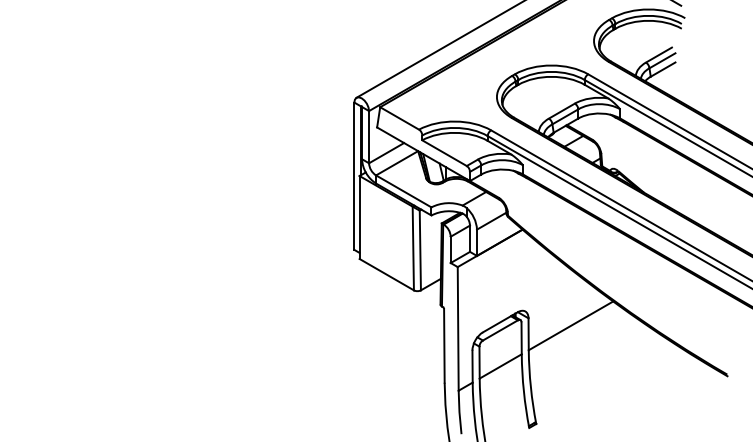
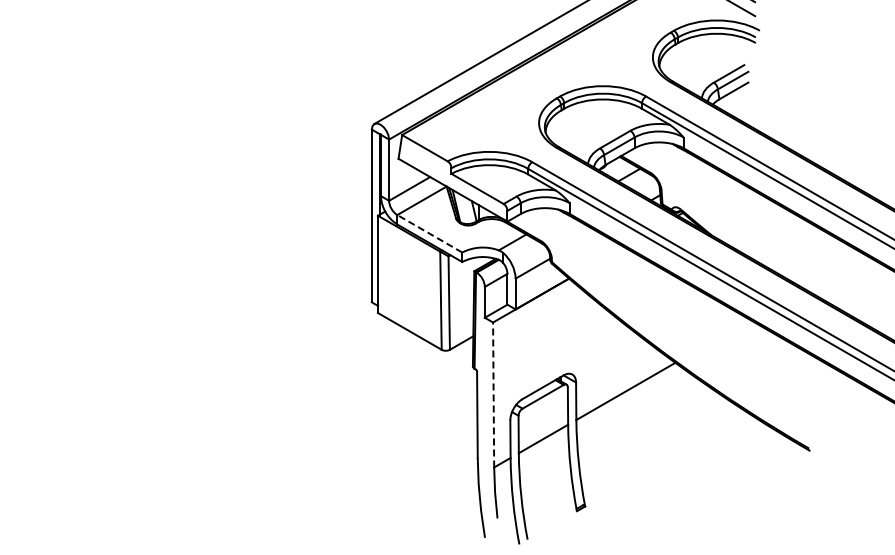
line: (403, 191) -> (429, 233), solid -> dashed
line: (458, 328) -> (493, 394), solid -> dashed

